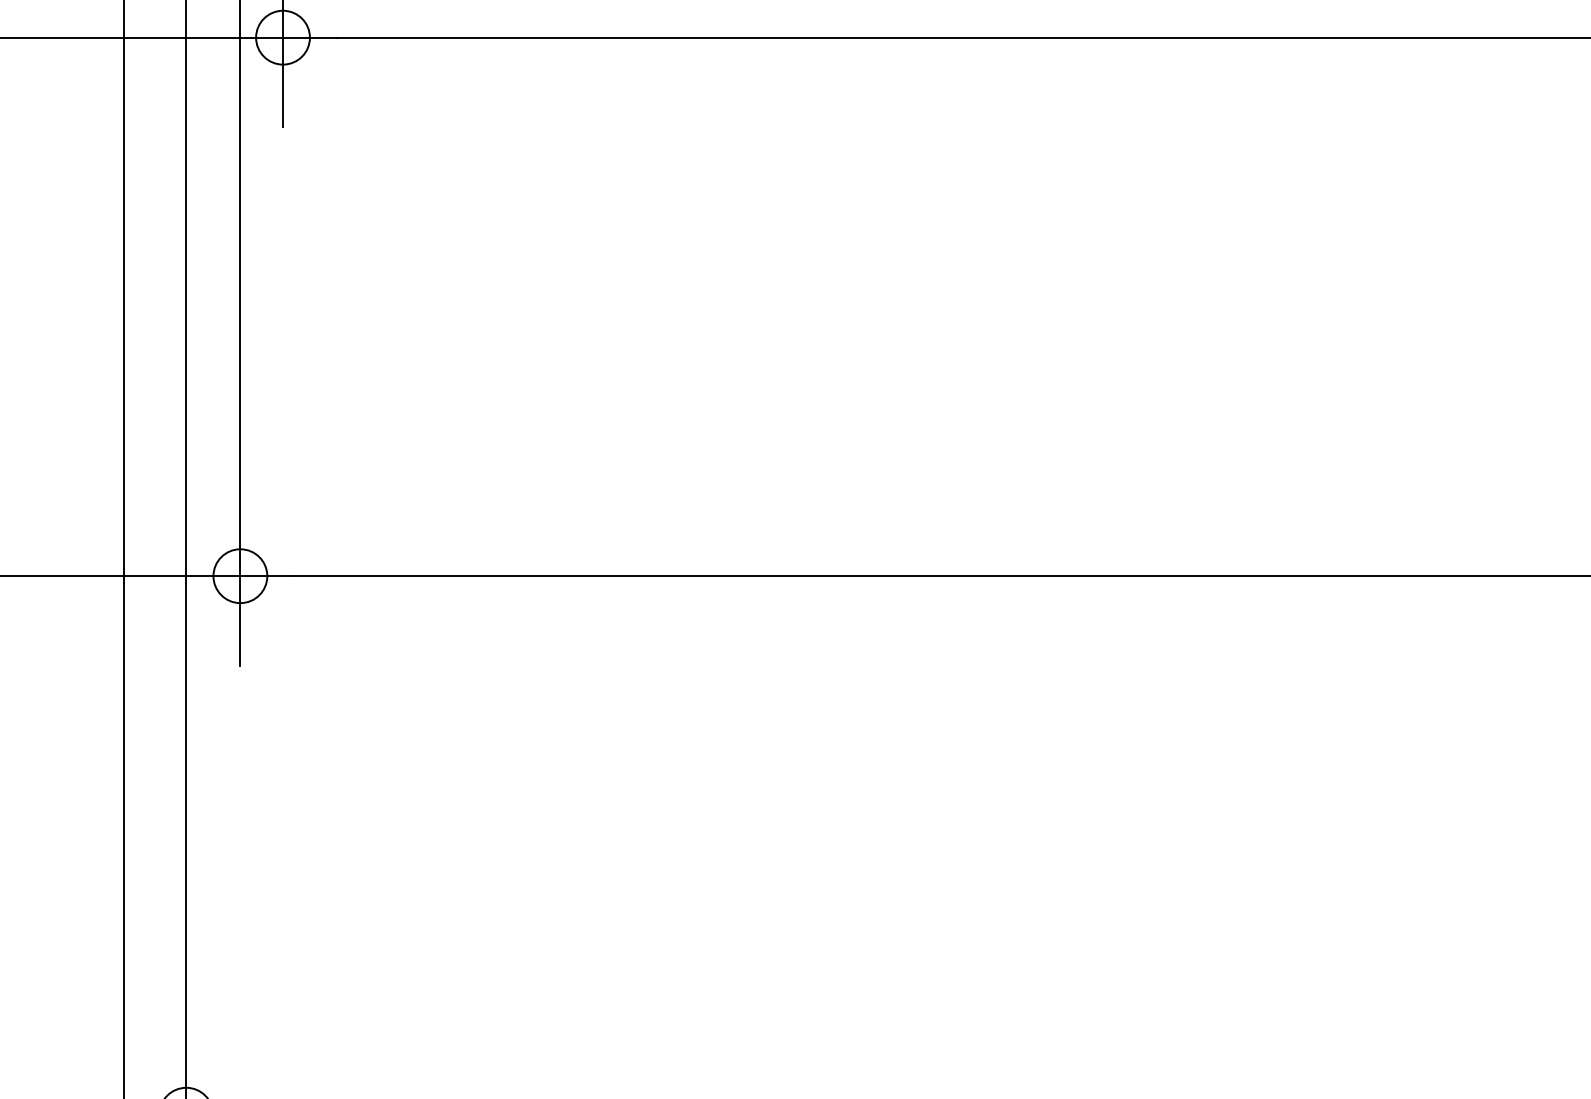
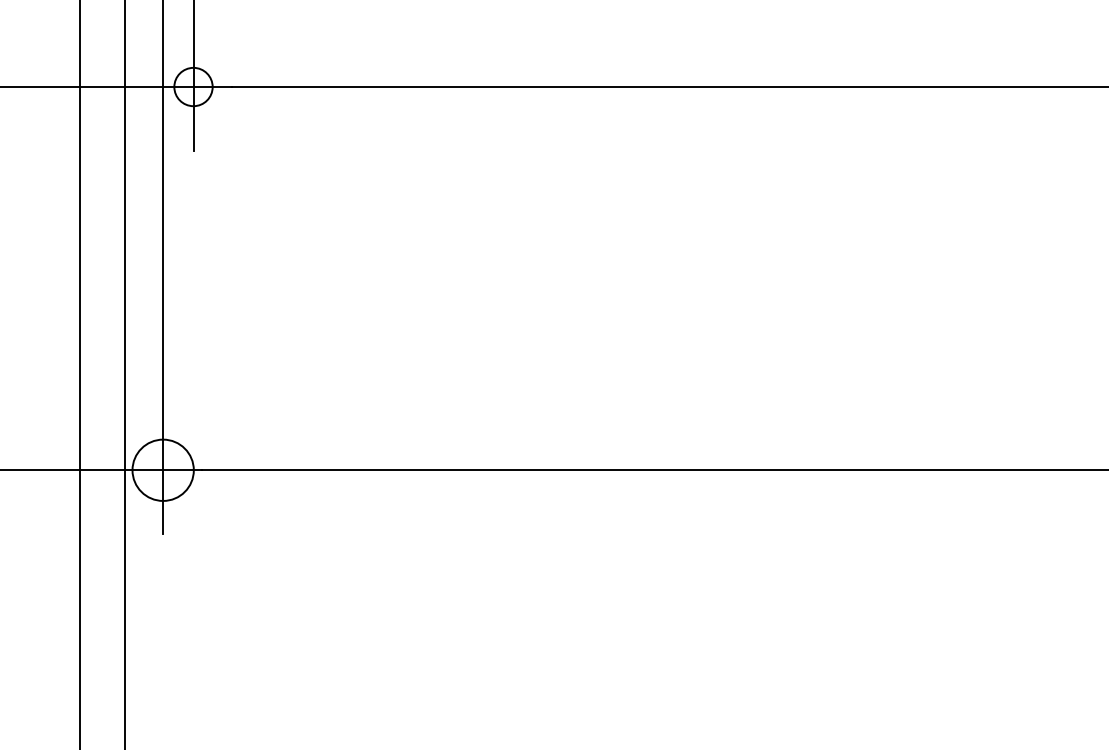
circle: (240, 576) -> (163, 470), size x1.6

